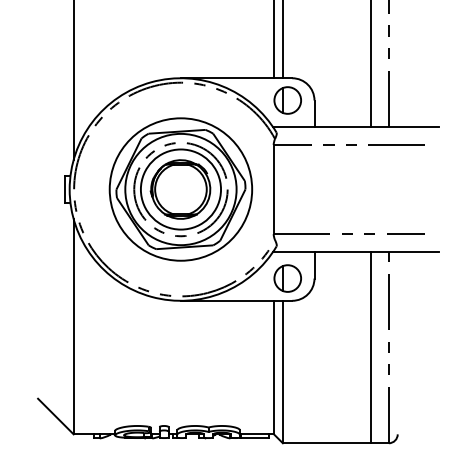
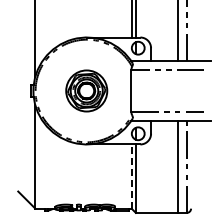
part: (180, 188) -> (86, 90), size x0.6
line: (273, 367) -> (131, 176), solid -> dashed

